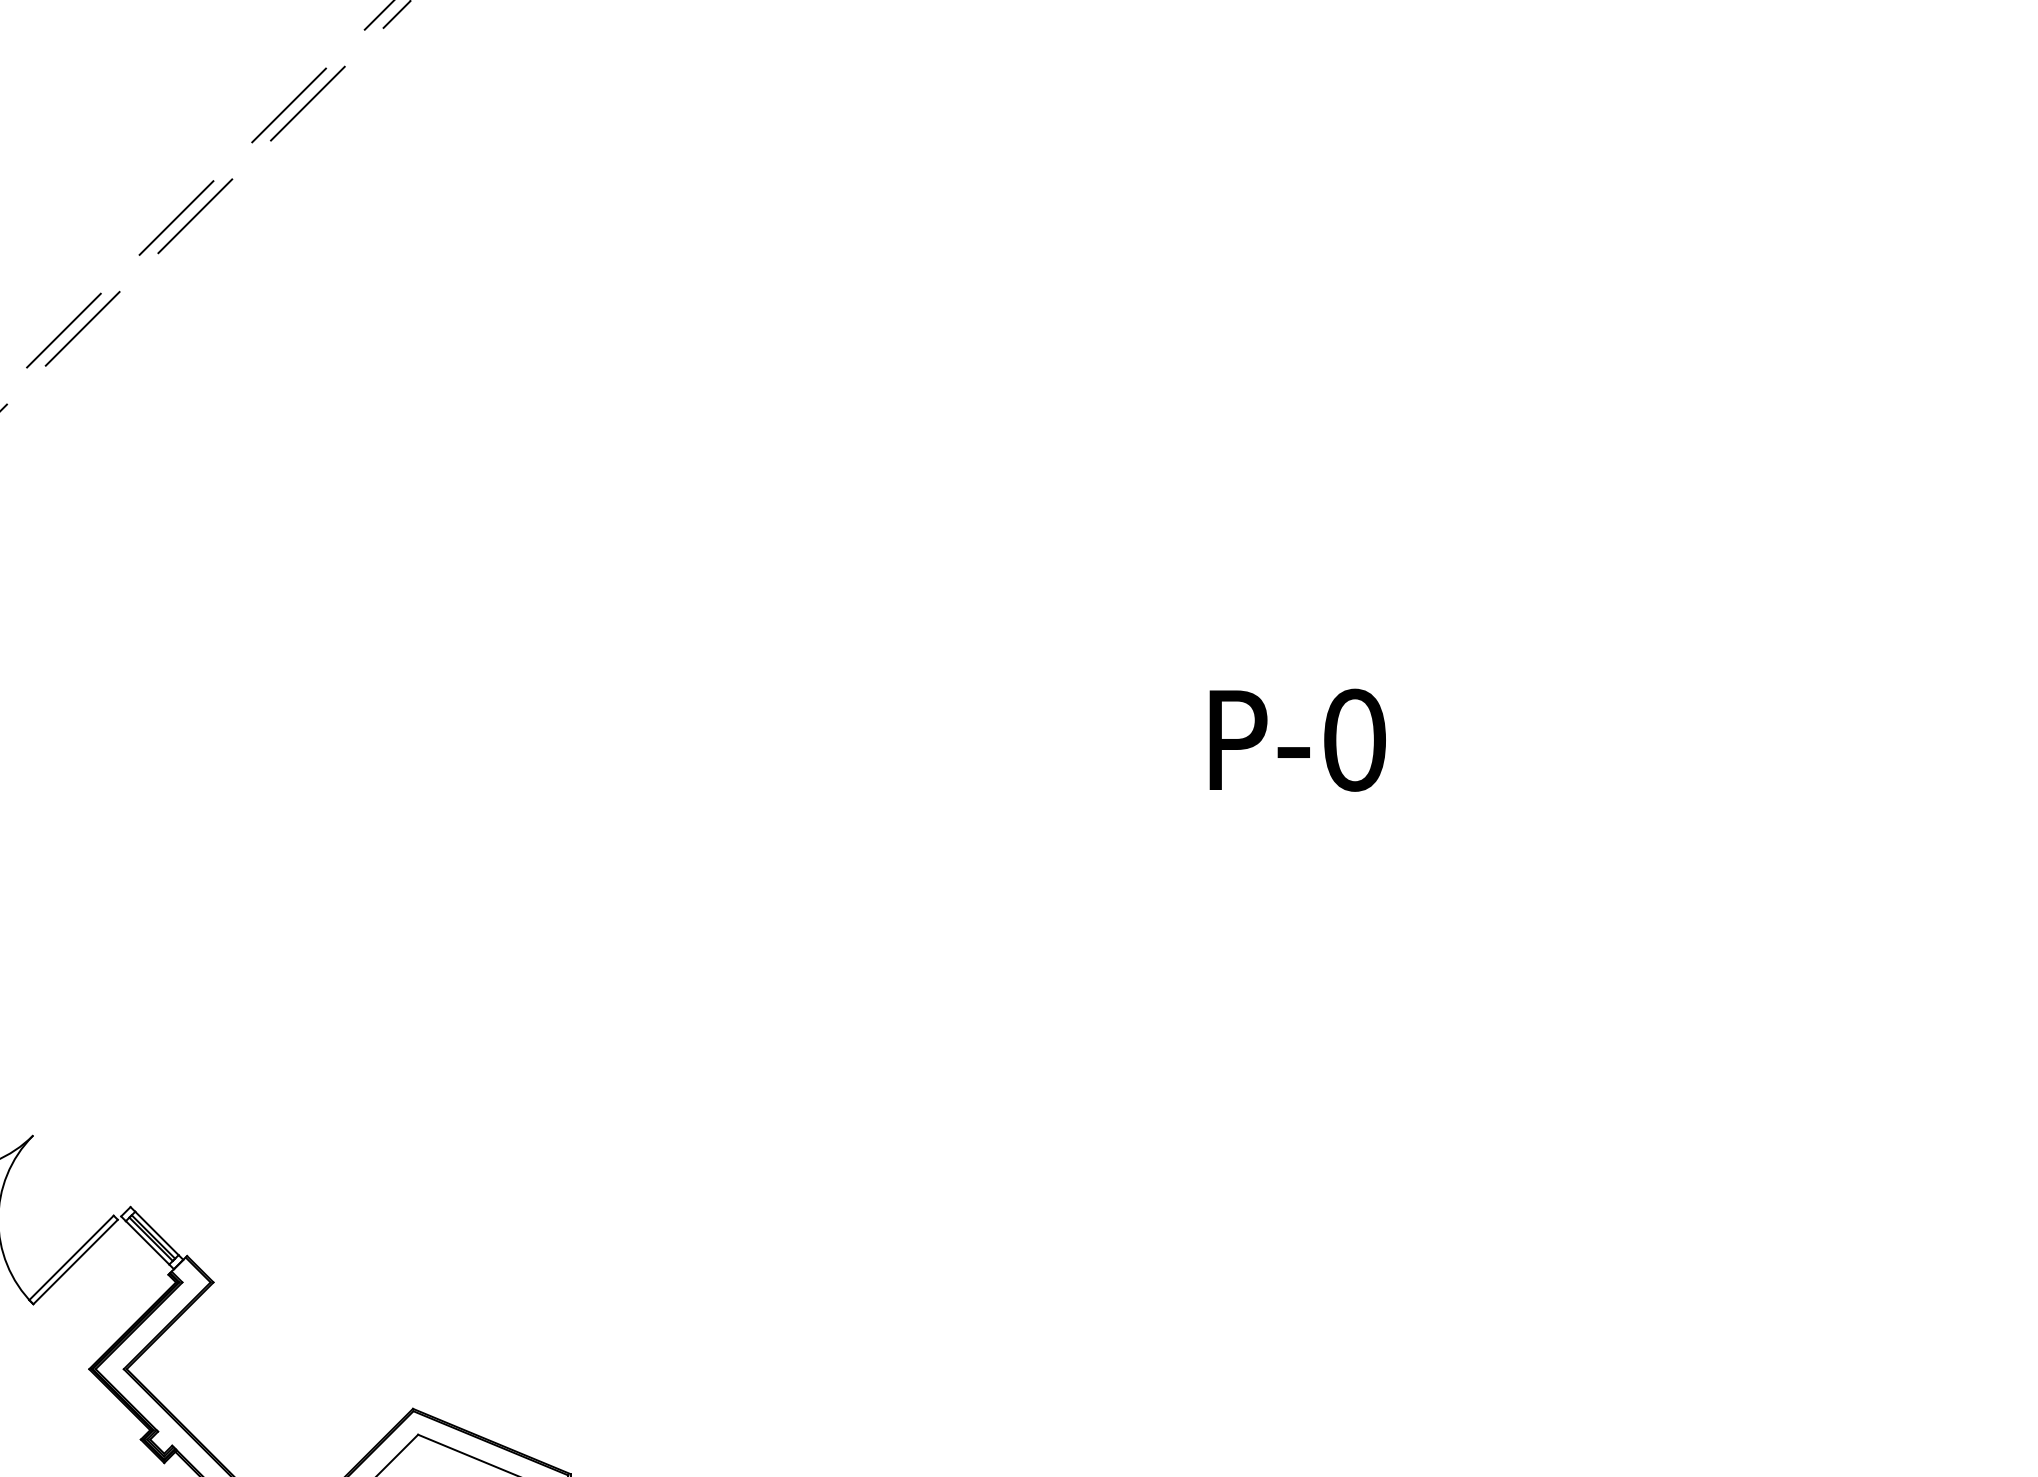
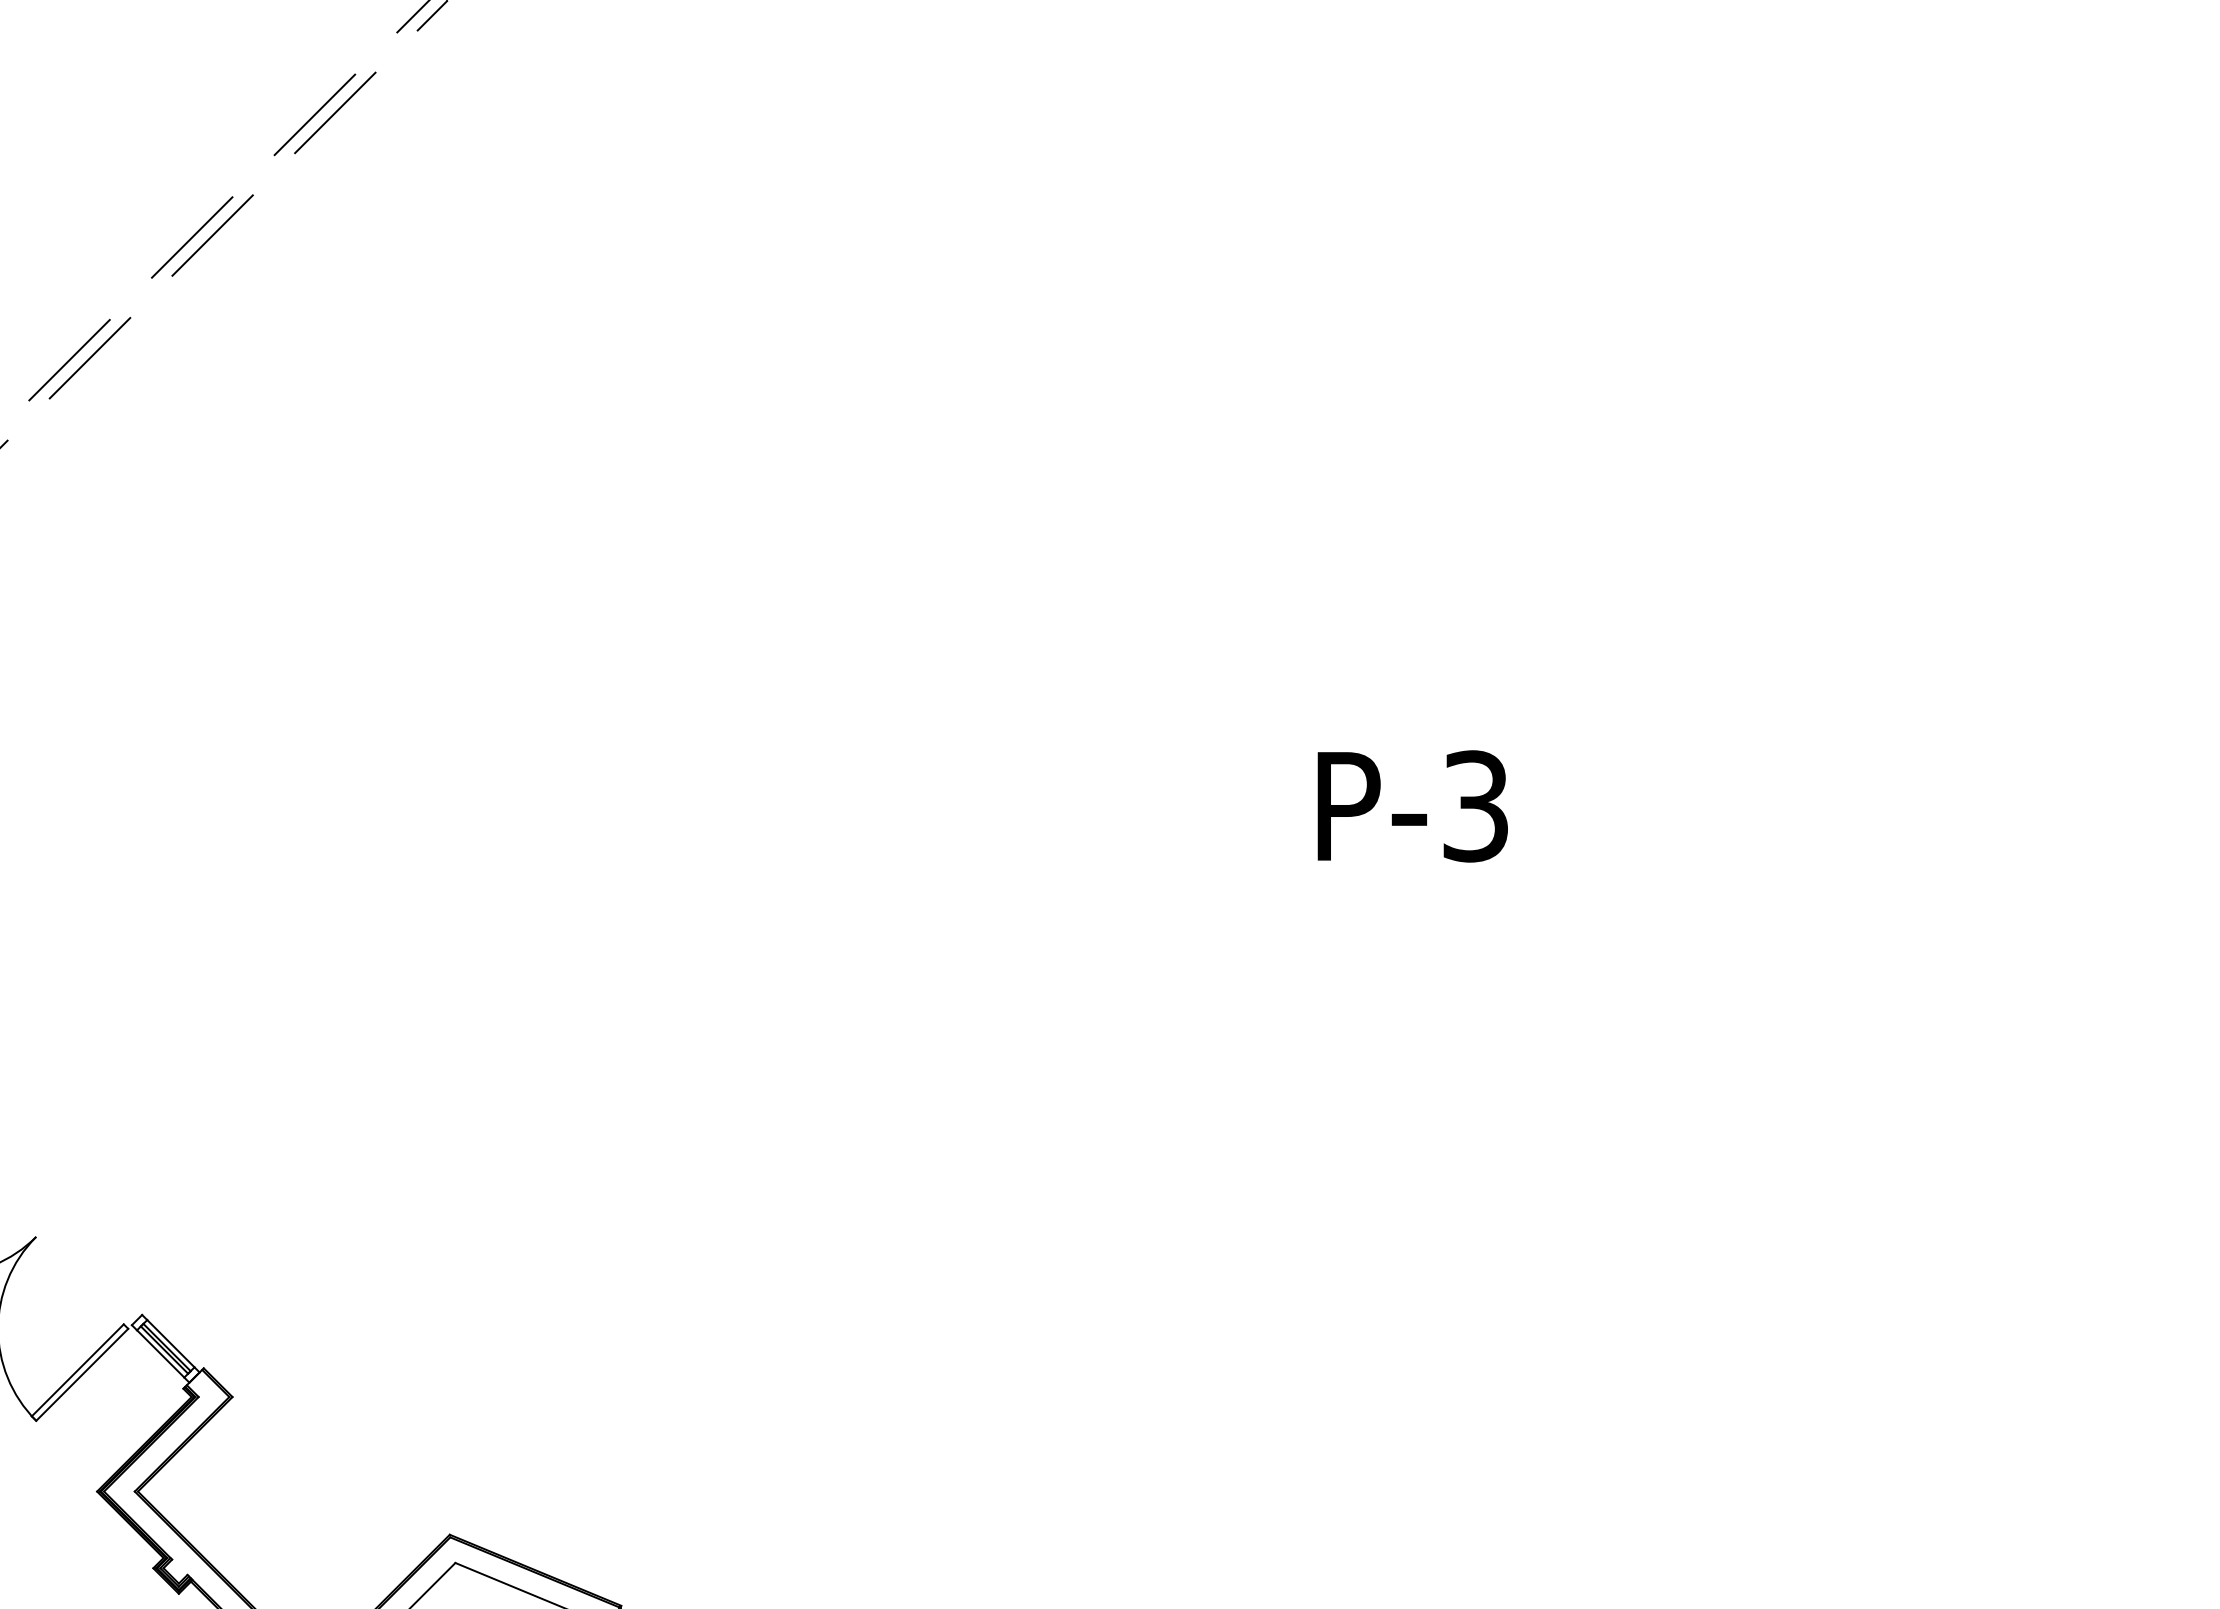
text: (1354, 739) -> (1475, 805), P-0 -> P-3

